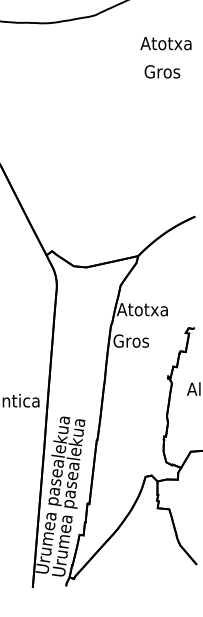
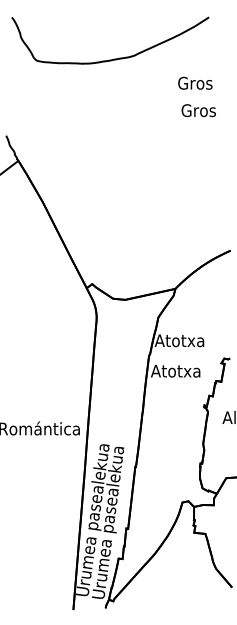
text: (165, 42) -> (201, 82), Atotxa -> Gros
text: (138, 340) -> (175, 370), Gros -> Atotxa

